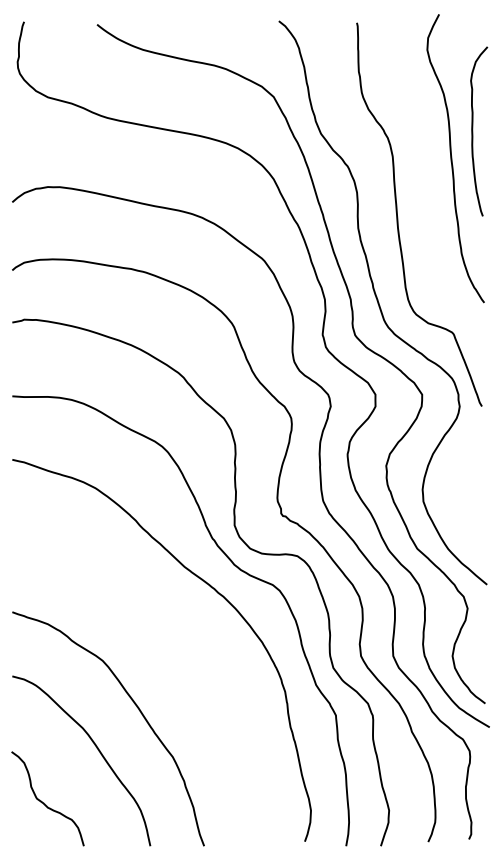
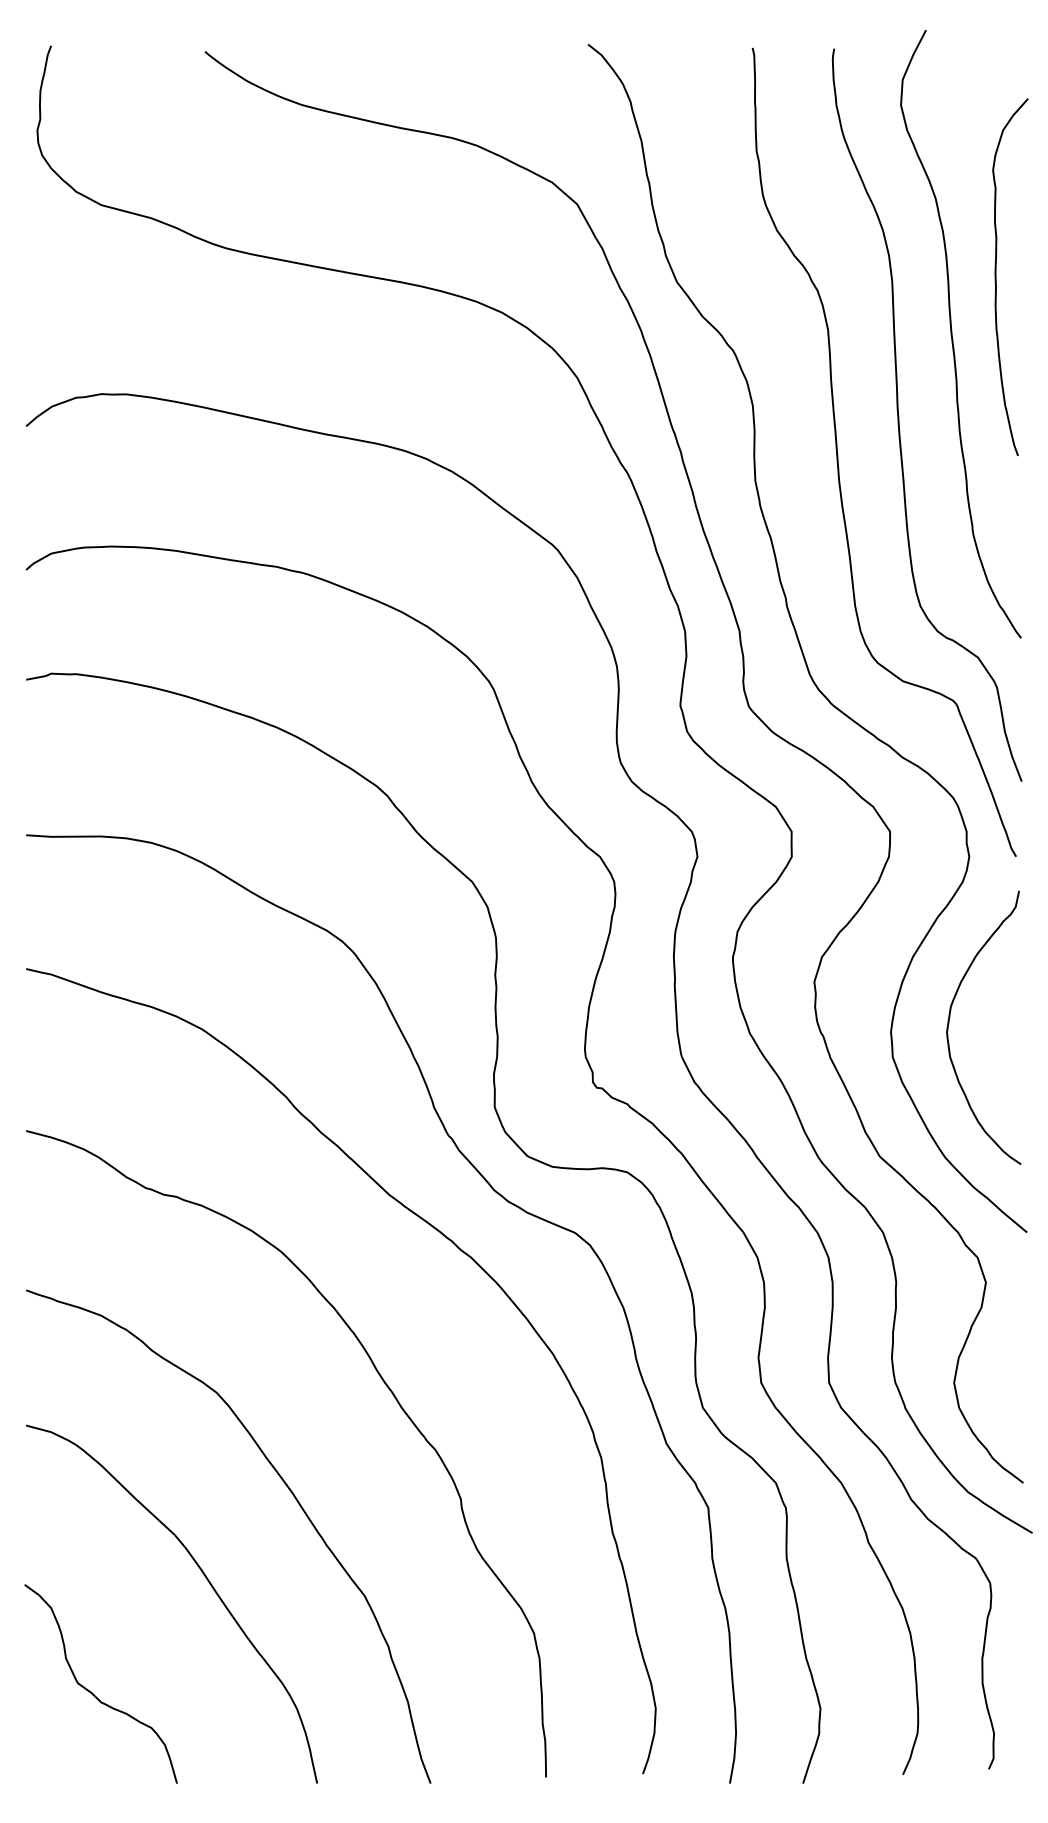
curve: (427, 199) -> (901, 420), added
curve: (451, 482) -> (951, 1016), added
curve: (183, 659) -> (386, 1389), added

